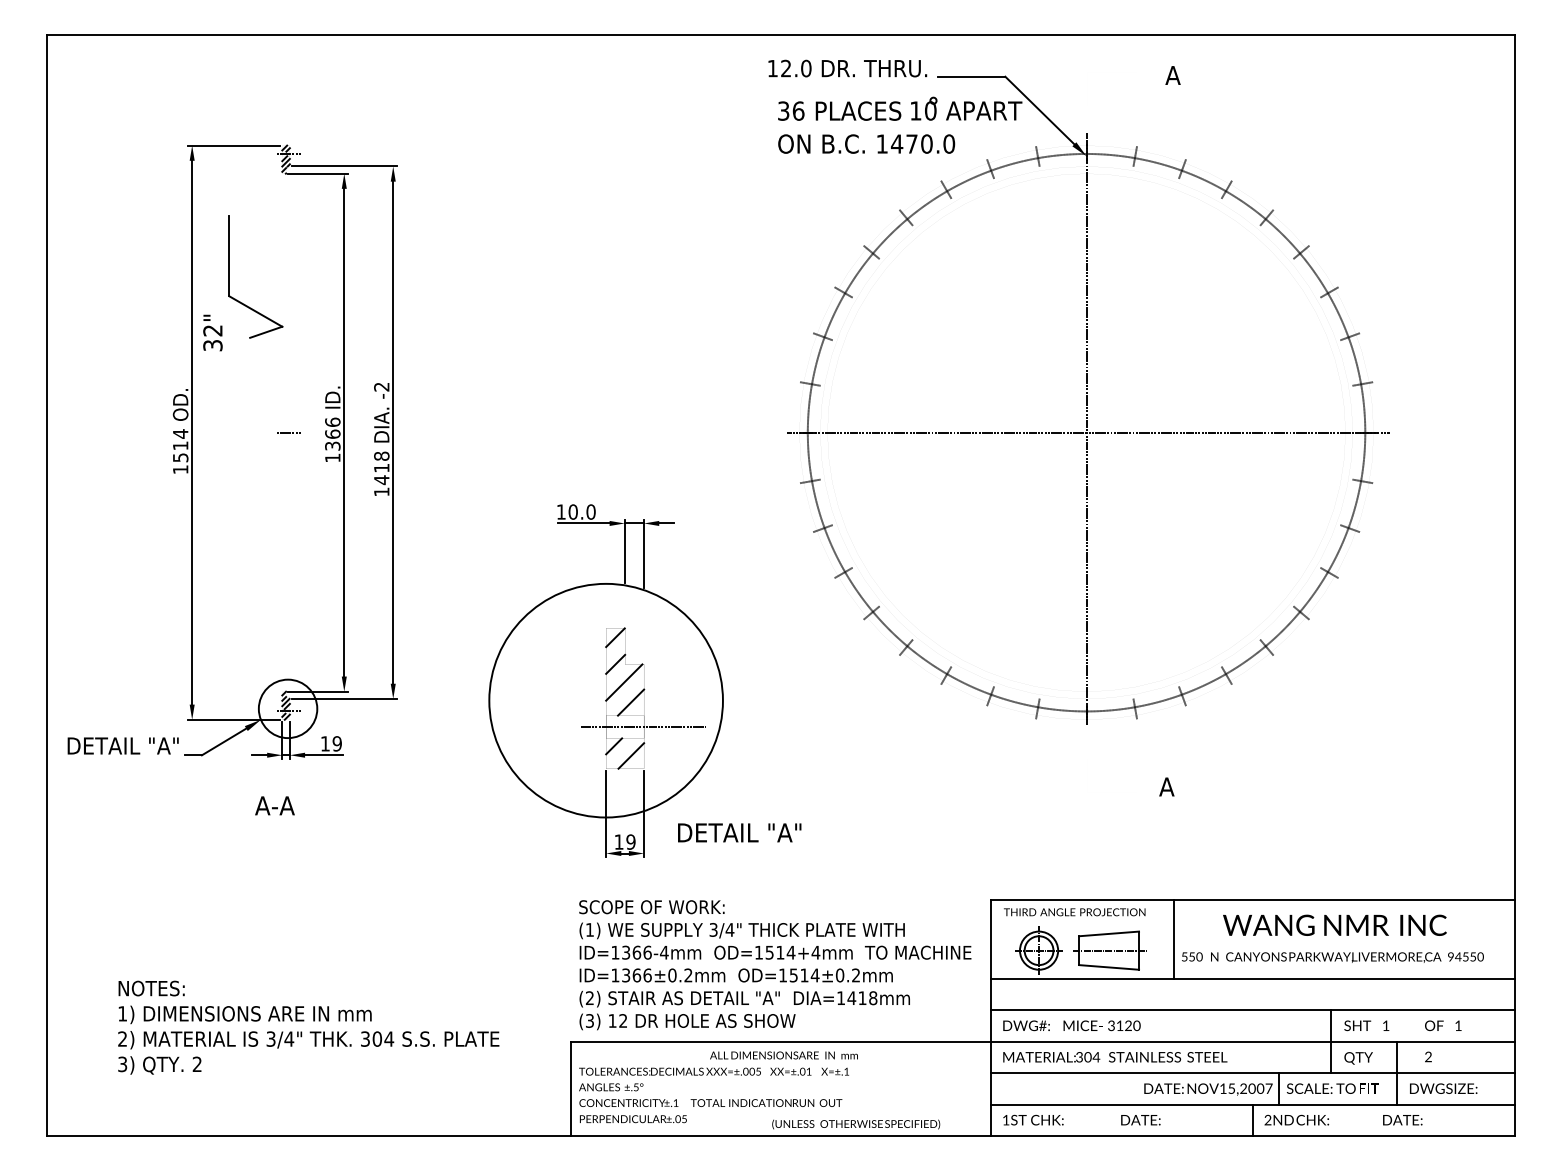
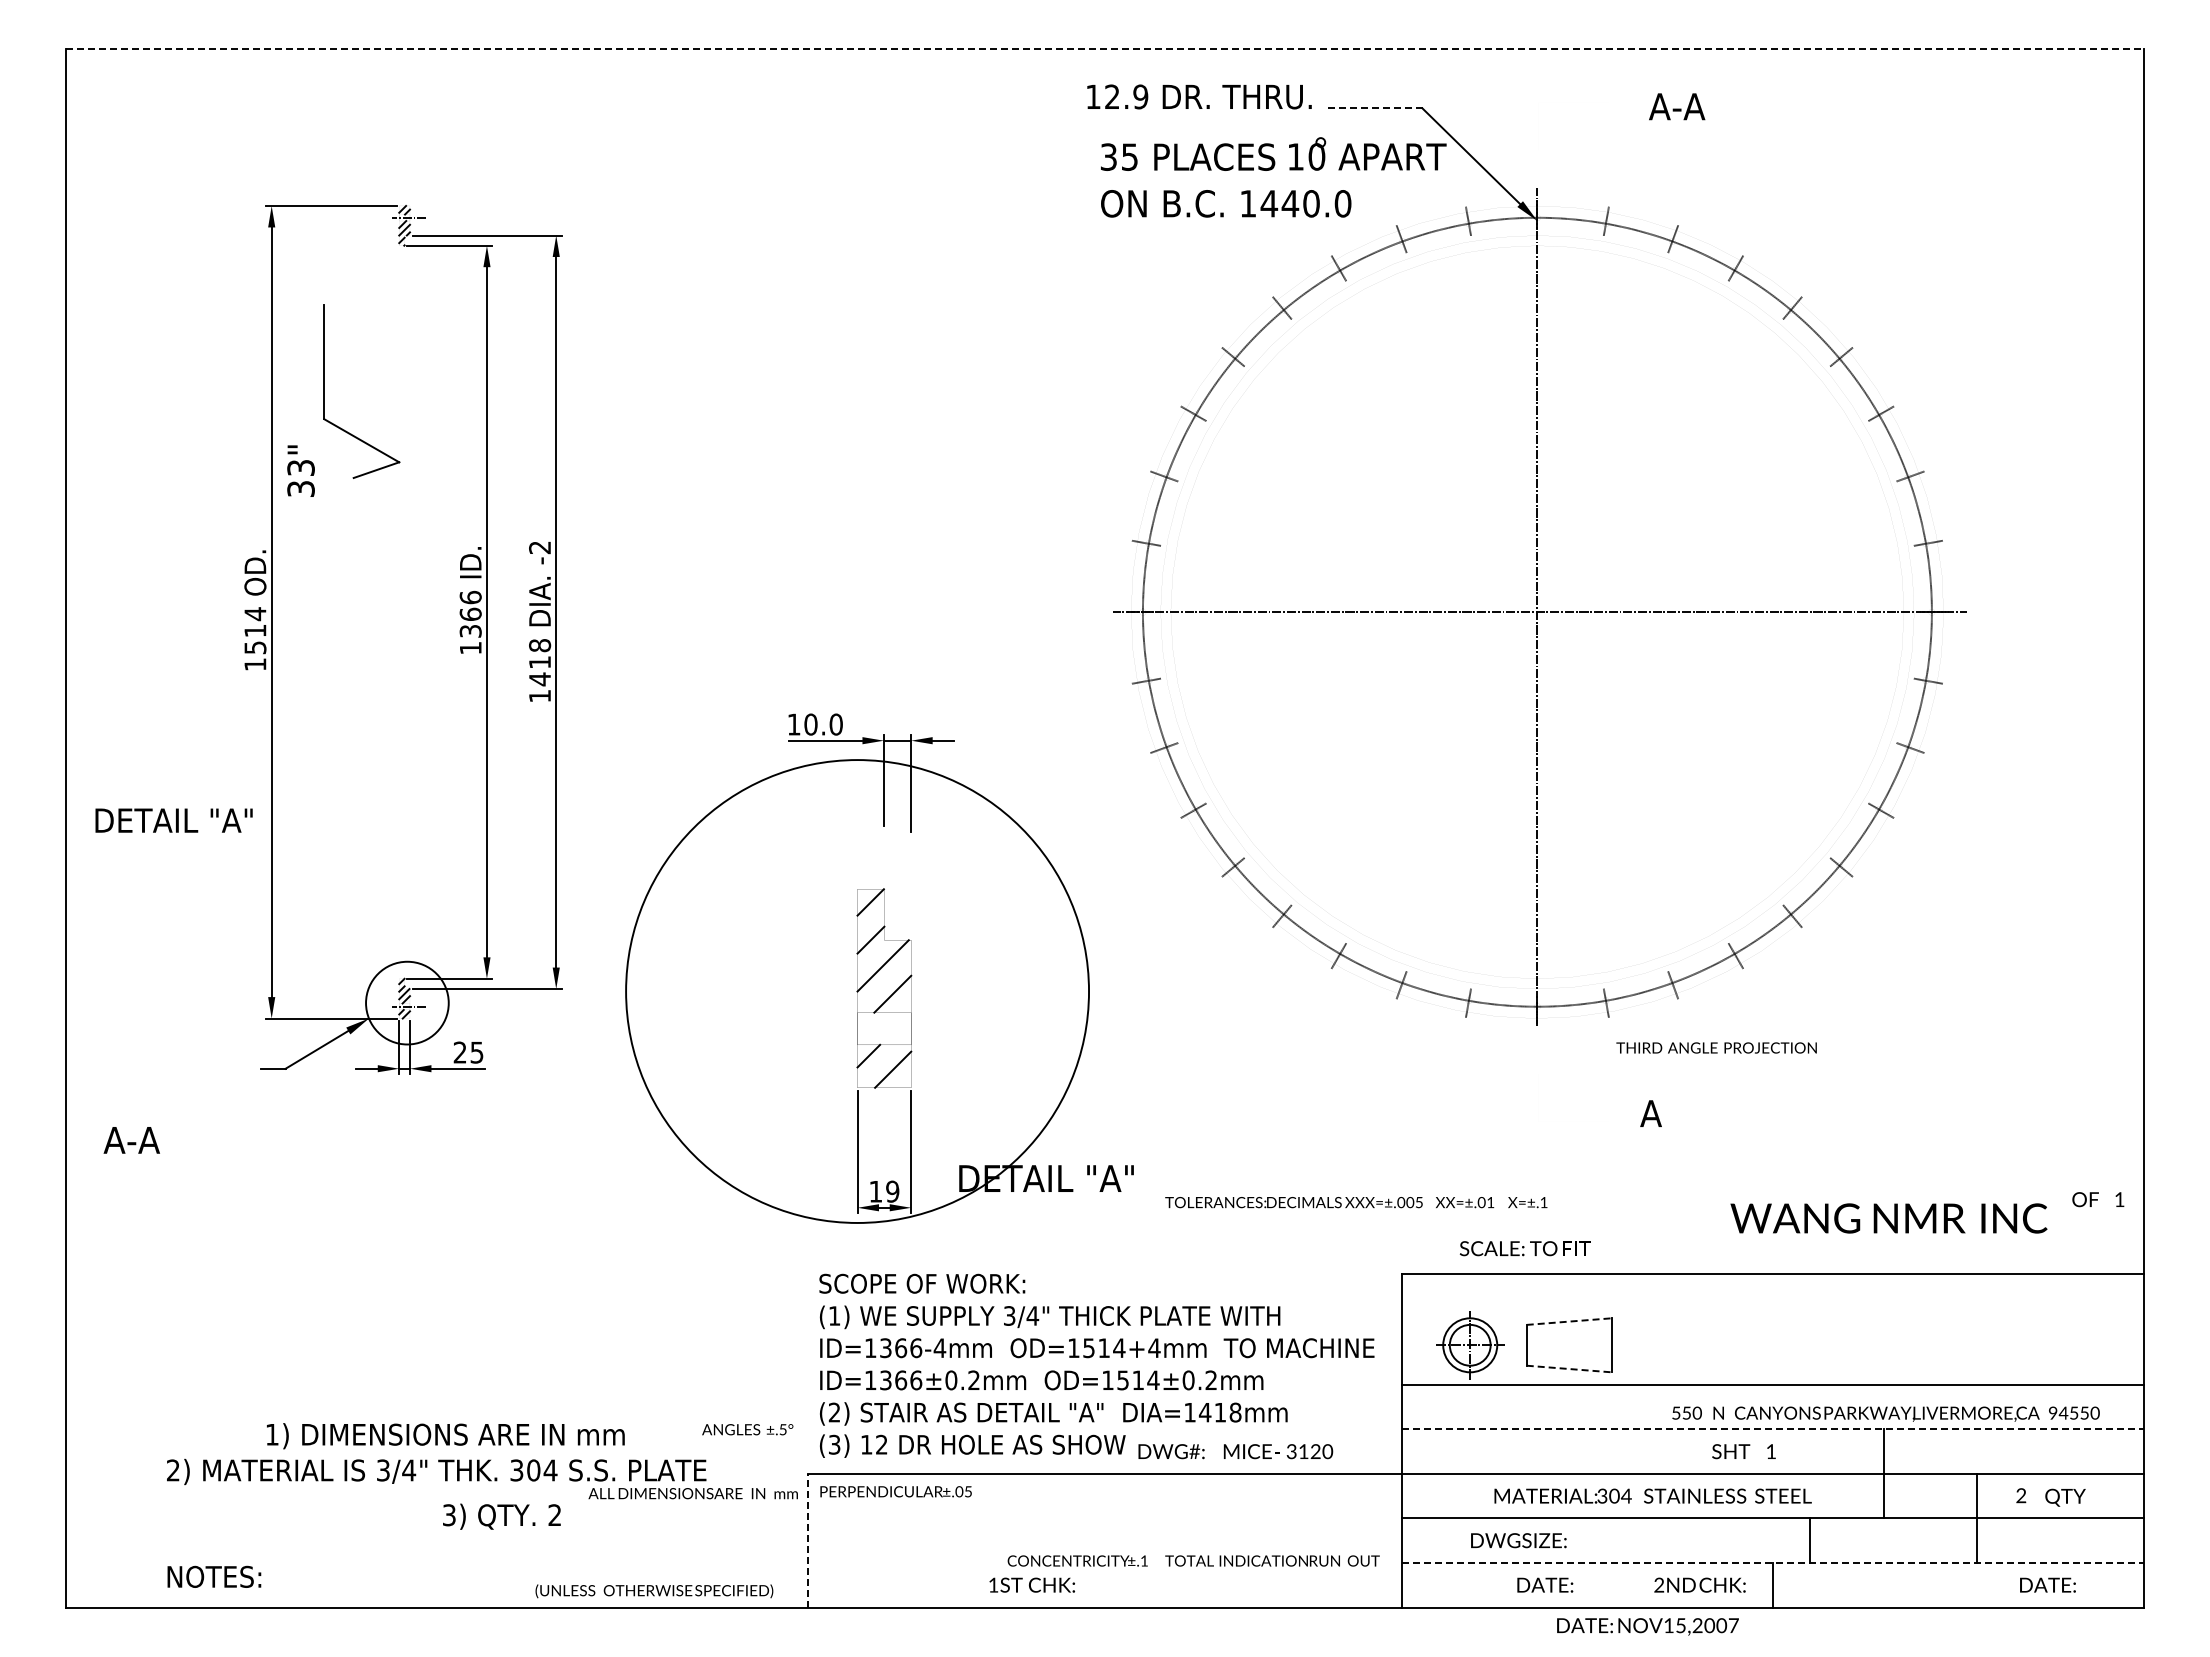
line: (780, 35) -> (1104, 49), solid -> dashed
text: (806, 68) -> (1140, 96), 12.0 -> 12.9
text: (1193, 75) -> (1688, 106), A -> A-A
line: (971, 76) -> (1374, 108), solid -> dashed
text: (798, 110) -> (1129, 156), 36 -> 35
text: (912, 143) -> (1290, 203), 1470.0 -> 1440.0
text: (212, 330) -> (300, 467), 32" -> 33"
line: (289, 432) -> (409, 612), removed
circle: (606, 700) -> (857, 991), size x1.4
line: (643, 726) -> (910, 1028), removed
text: (331, 743) -> (468, 1052), 19 -> 25
text: (122, 745) -> (173, 820), moved
text: (274, 805) -> (131, 1140), moved
text: (1074, 911) -> (1716, 1047), moved
text: (1334, 925) -> (1888, 1218), moved
line: (1109, 933) -> (1569, 1321), solid -> dashed
line: (1174, 938) -> (1661, 1328), removed
line: (1109, 950) -> (1570, 1345), removed
text: (1332, 957) -> (1885, 1413), moved
line: (1109, 967) -> (1569, 1369), solid -> dashed
text: (151, 988) -> (214, 1576), moved
line: (1252, 1010) -> (1772, 1429), solid -> dashed
text: (245, 1015) -> (445, 1436), moved
text: (1071, 1025) -> (1235, 1451), moved
text: (1366, 1025) -> (1743, 1451), moved
text: (1443, 1025) -> (2098, 1199), moved
text: (783, 1055) -> (692, 1493), moved
text: (1114, 1056) -> (1652, 1495), moved
text: (1358, 1058) -> (2065, 1497), moved
text: (159, 1065) -> (501, 1516), moved
text: (714, 1071) -> (1356, 1202), moved
text: (611, 1087) -> (747, 1429), moved
line: (571, 1088) -> (808, 1540), solid -> dashed
text: (1332, 1088) -> (1524, 1248), moved
text: (1443, 1088) -> (1518, 1540), moved
text: (1208, 1089) -> (1647, 1626), moved
text: (710, 1102) -> (1193, 1560), moved
line: (1252, 1104) -> (1772, 1563), solid -> dashed
text: (632, 1118) -> (895, 1491), moved
text: (1032, 1119) -> (1031, 1584), moved
text: (1141, 1119) -> (1545, 1584), moved
text: (1296, 1119) -> (1699, 1584), moved
text: (1402, 1119) -> (2047, 1584), moved
text: (856, 1124) -> (654, 1591), moved

